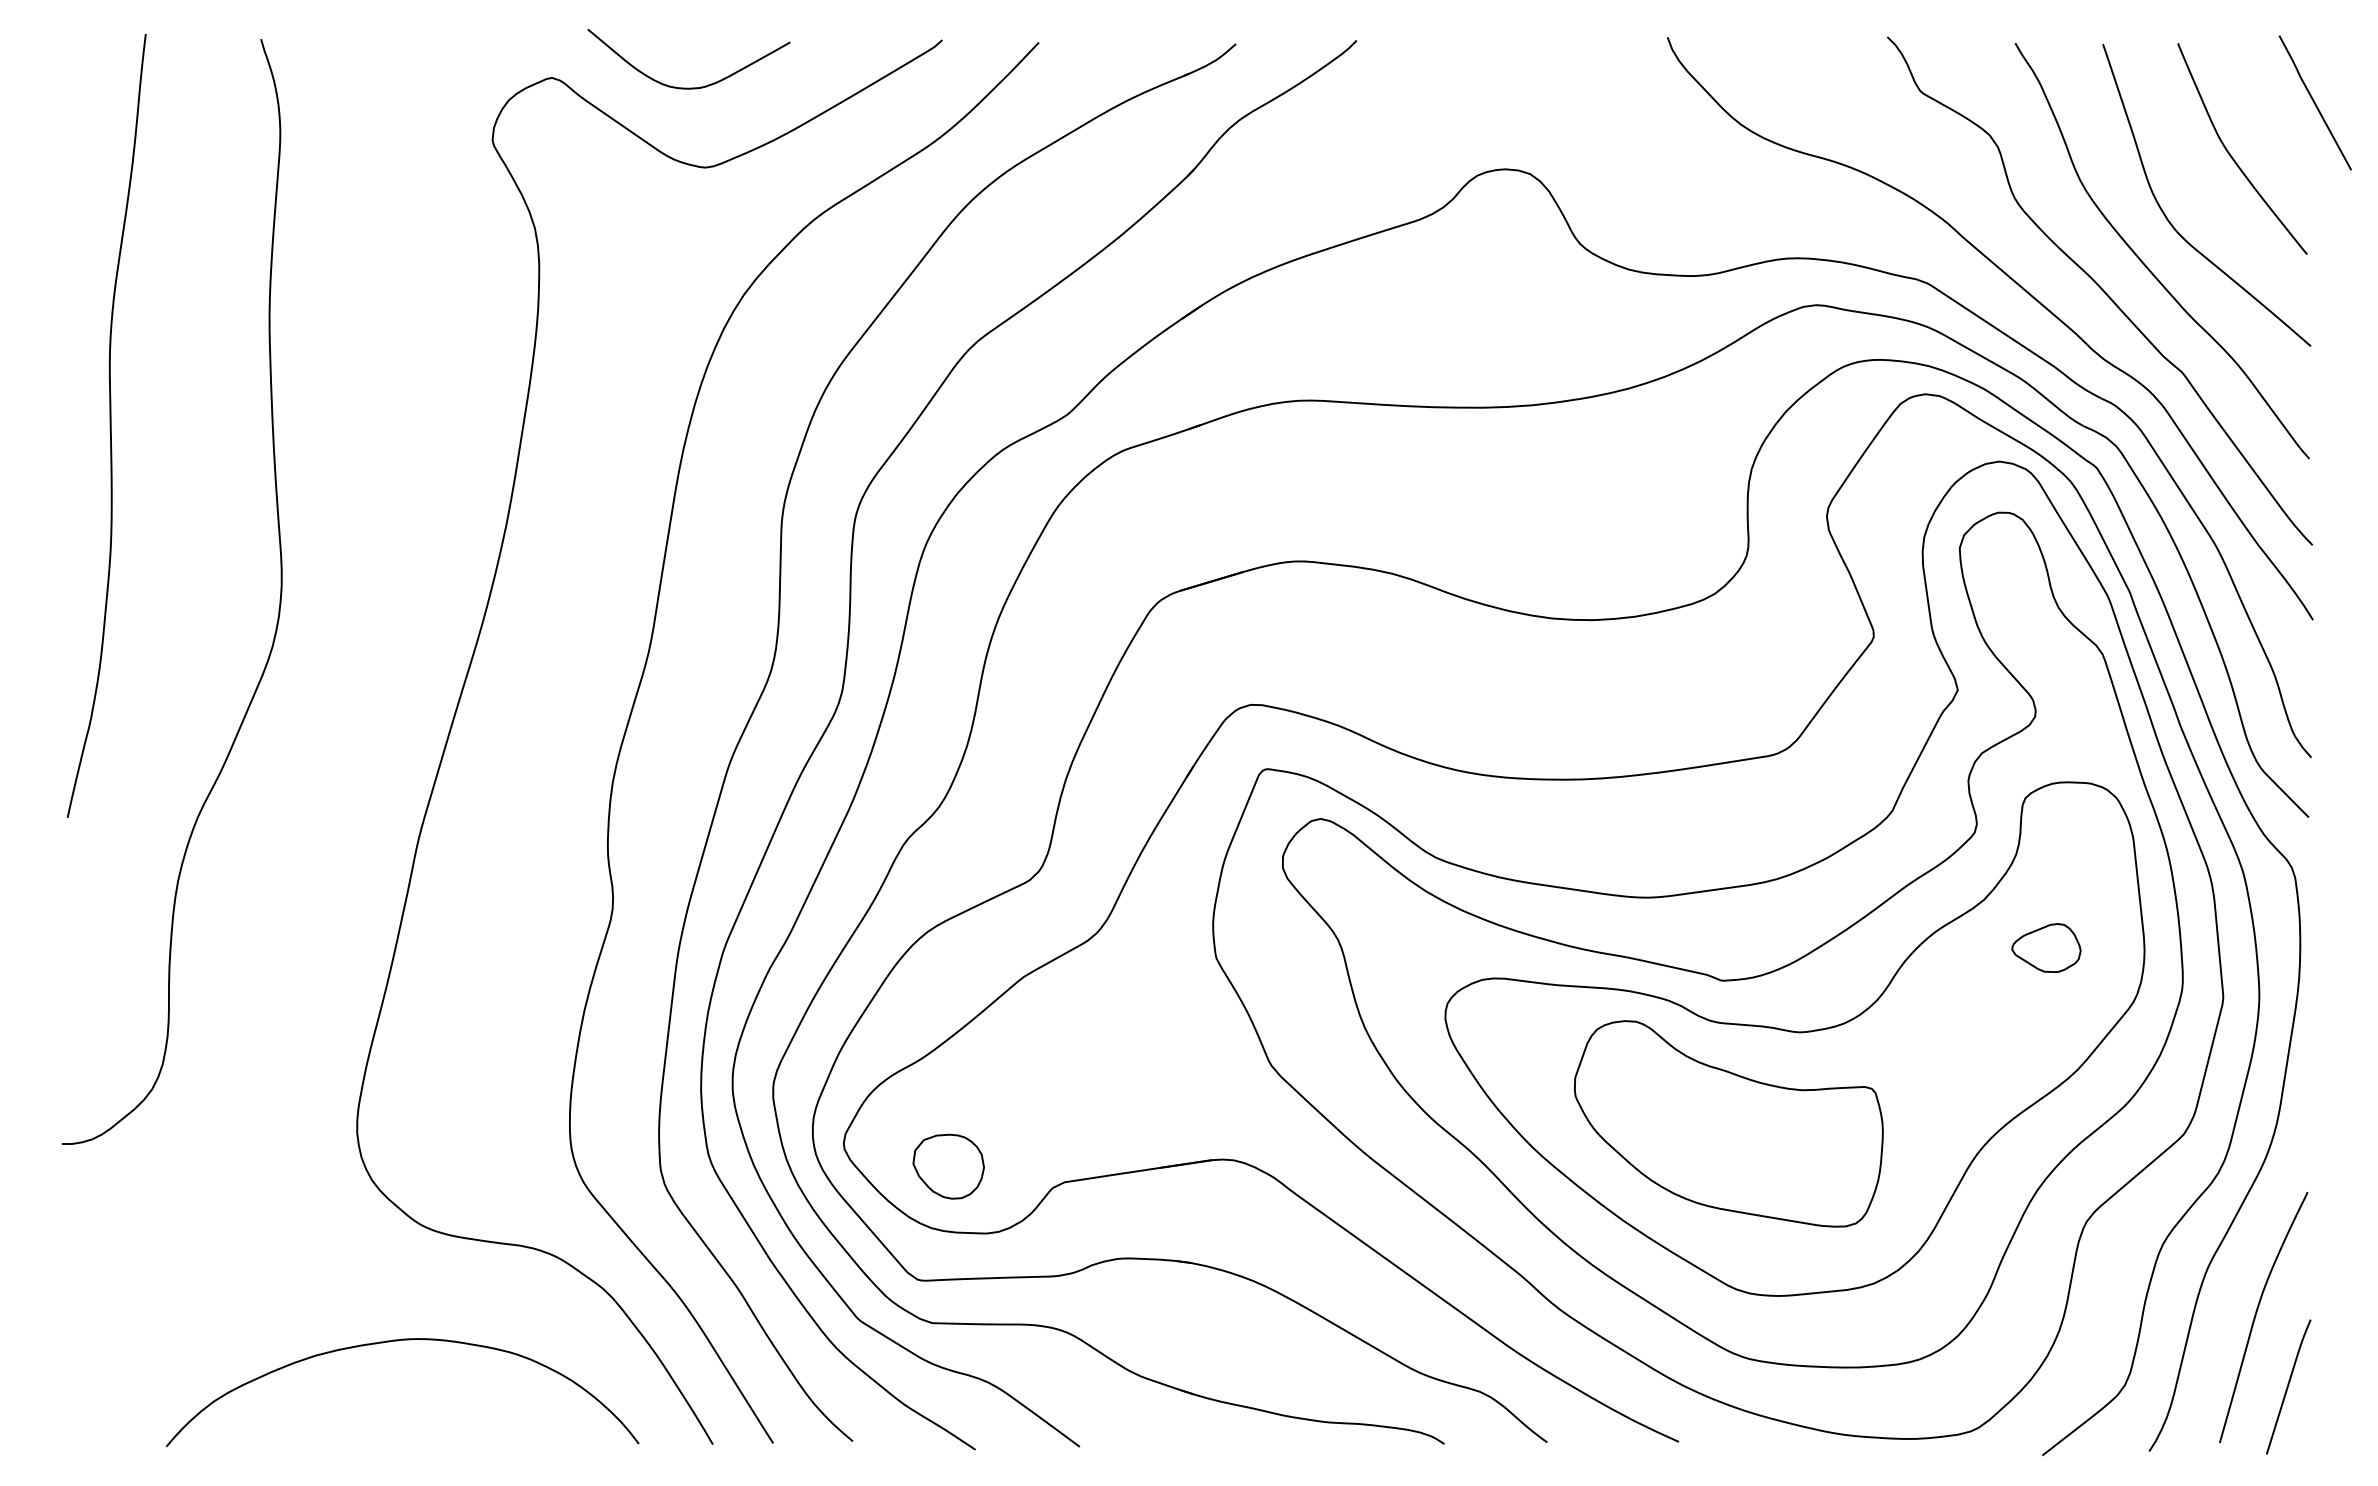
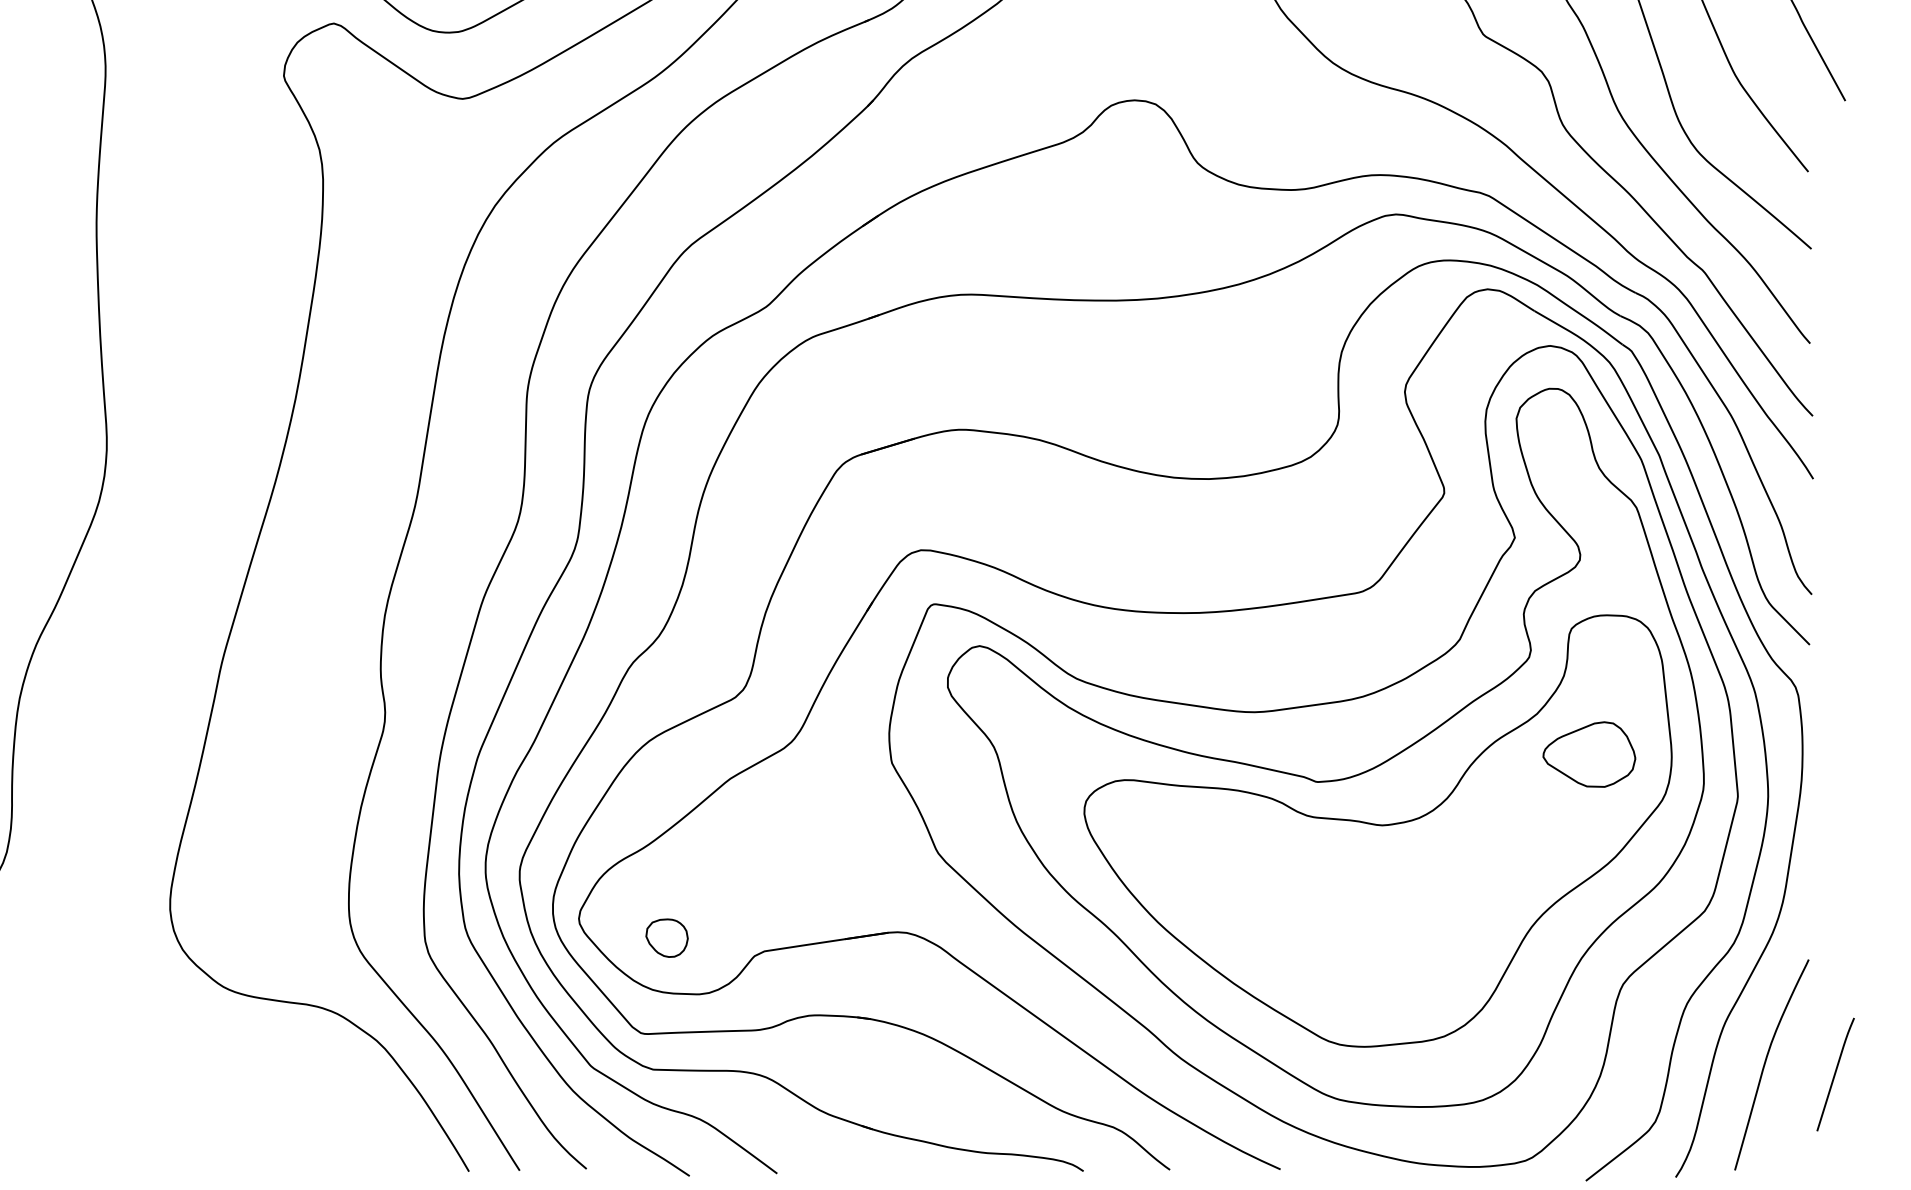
part: (2046, 947) -> (1589, 754), size x1.6
part: (1728, 1123) -> (1322, 901), removed
part: (948, 1166) -> (666, 938), size x0.7
curve: (398, 1341) -> (204, 1085), removed
curve: (2288, 1386) -> (1835, 1074), moved

